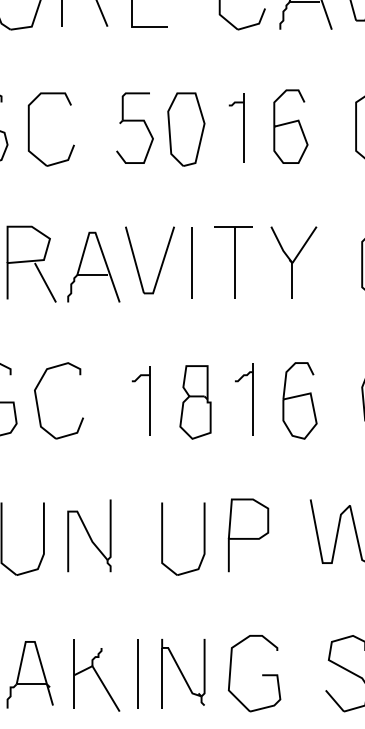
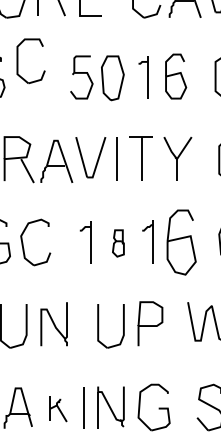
part: (30, 129) -> (18, 61), moved
part: (299, 400) -> (181, 242), size x1.4
part: (195, 402) -> (118, 243), size x0.6
part: (96, 675) -> (58, 408), size x0.6

